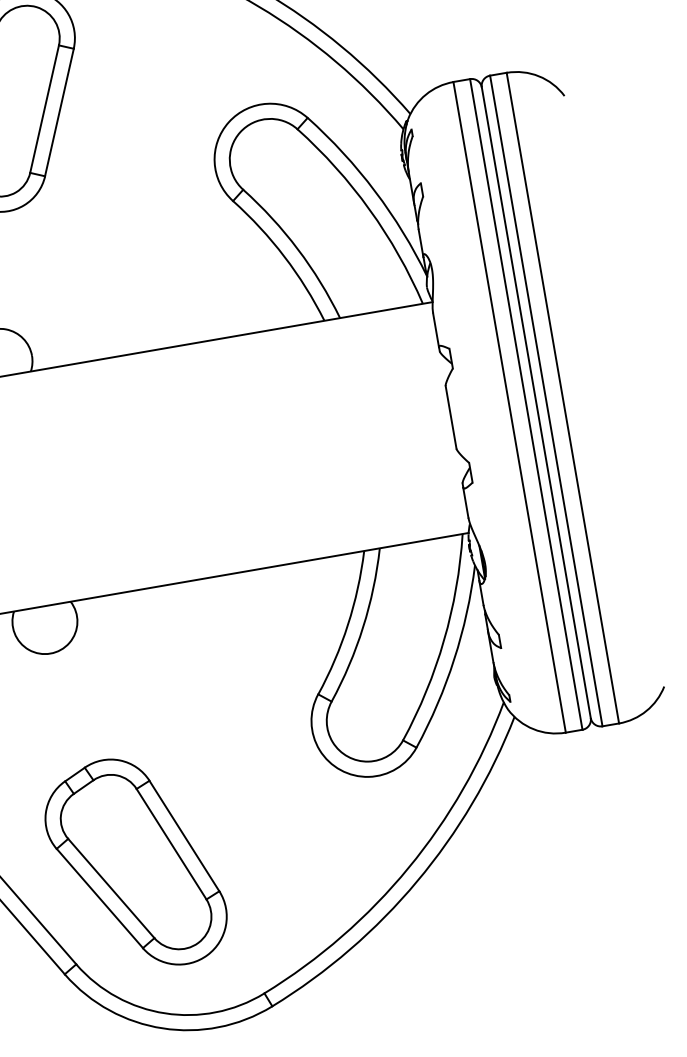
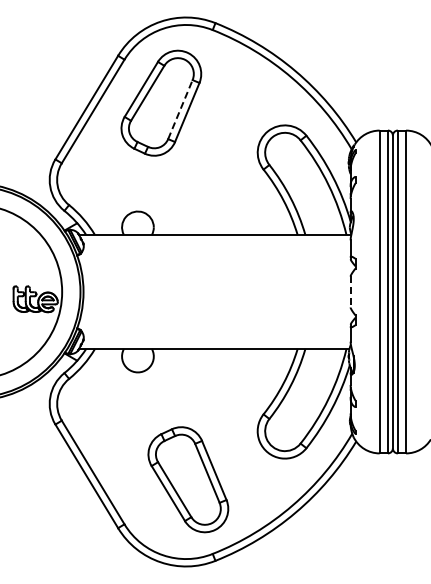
line: (44, 108) -> (180, 109), solid -> dashed
line: (451, 418) -> (350, 292), solid -> dashed
part: (135, 863) -> (188, 479), moved

